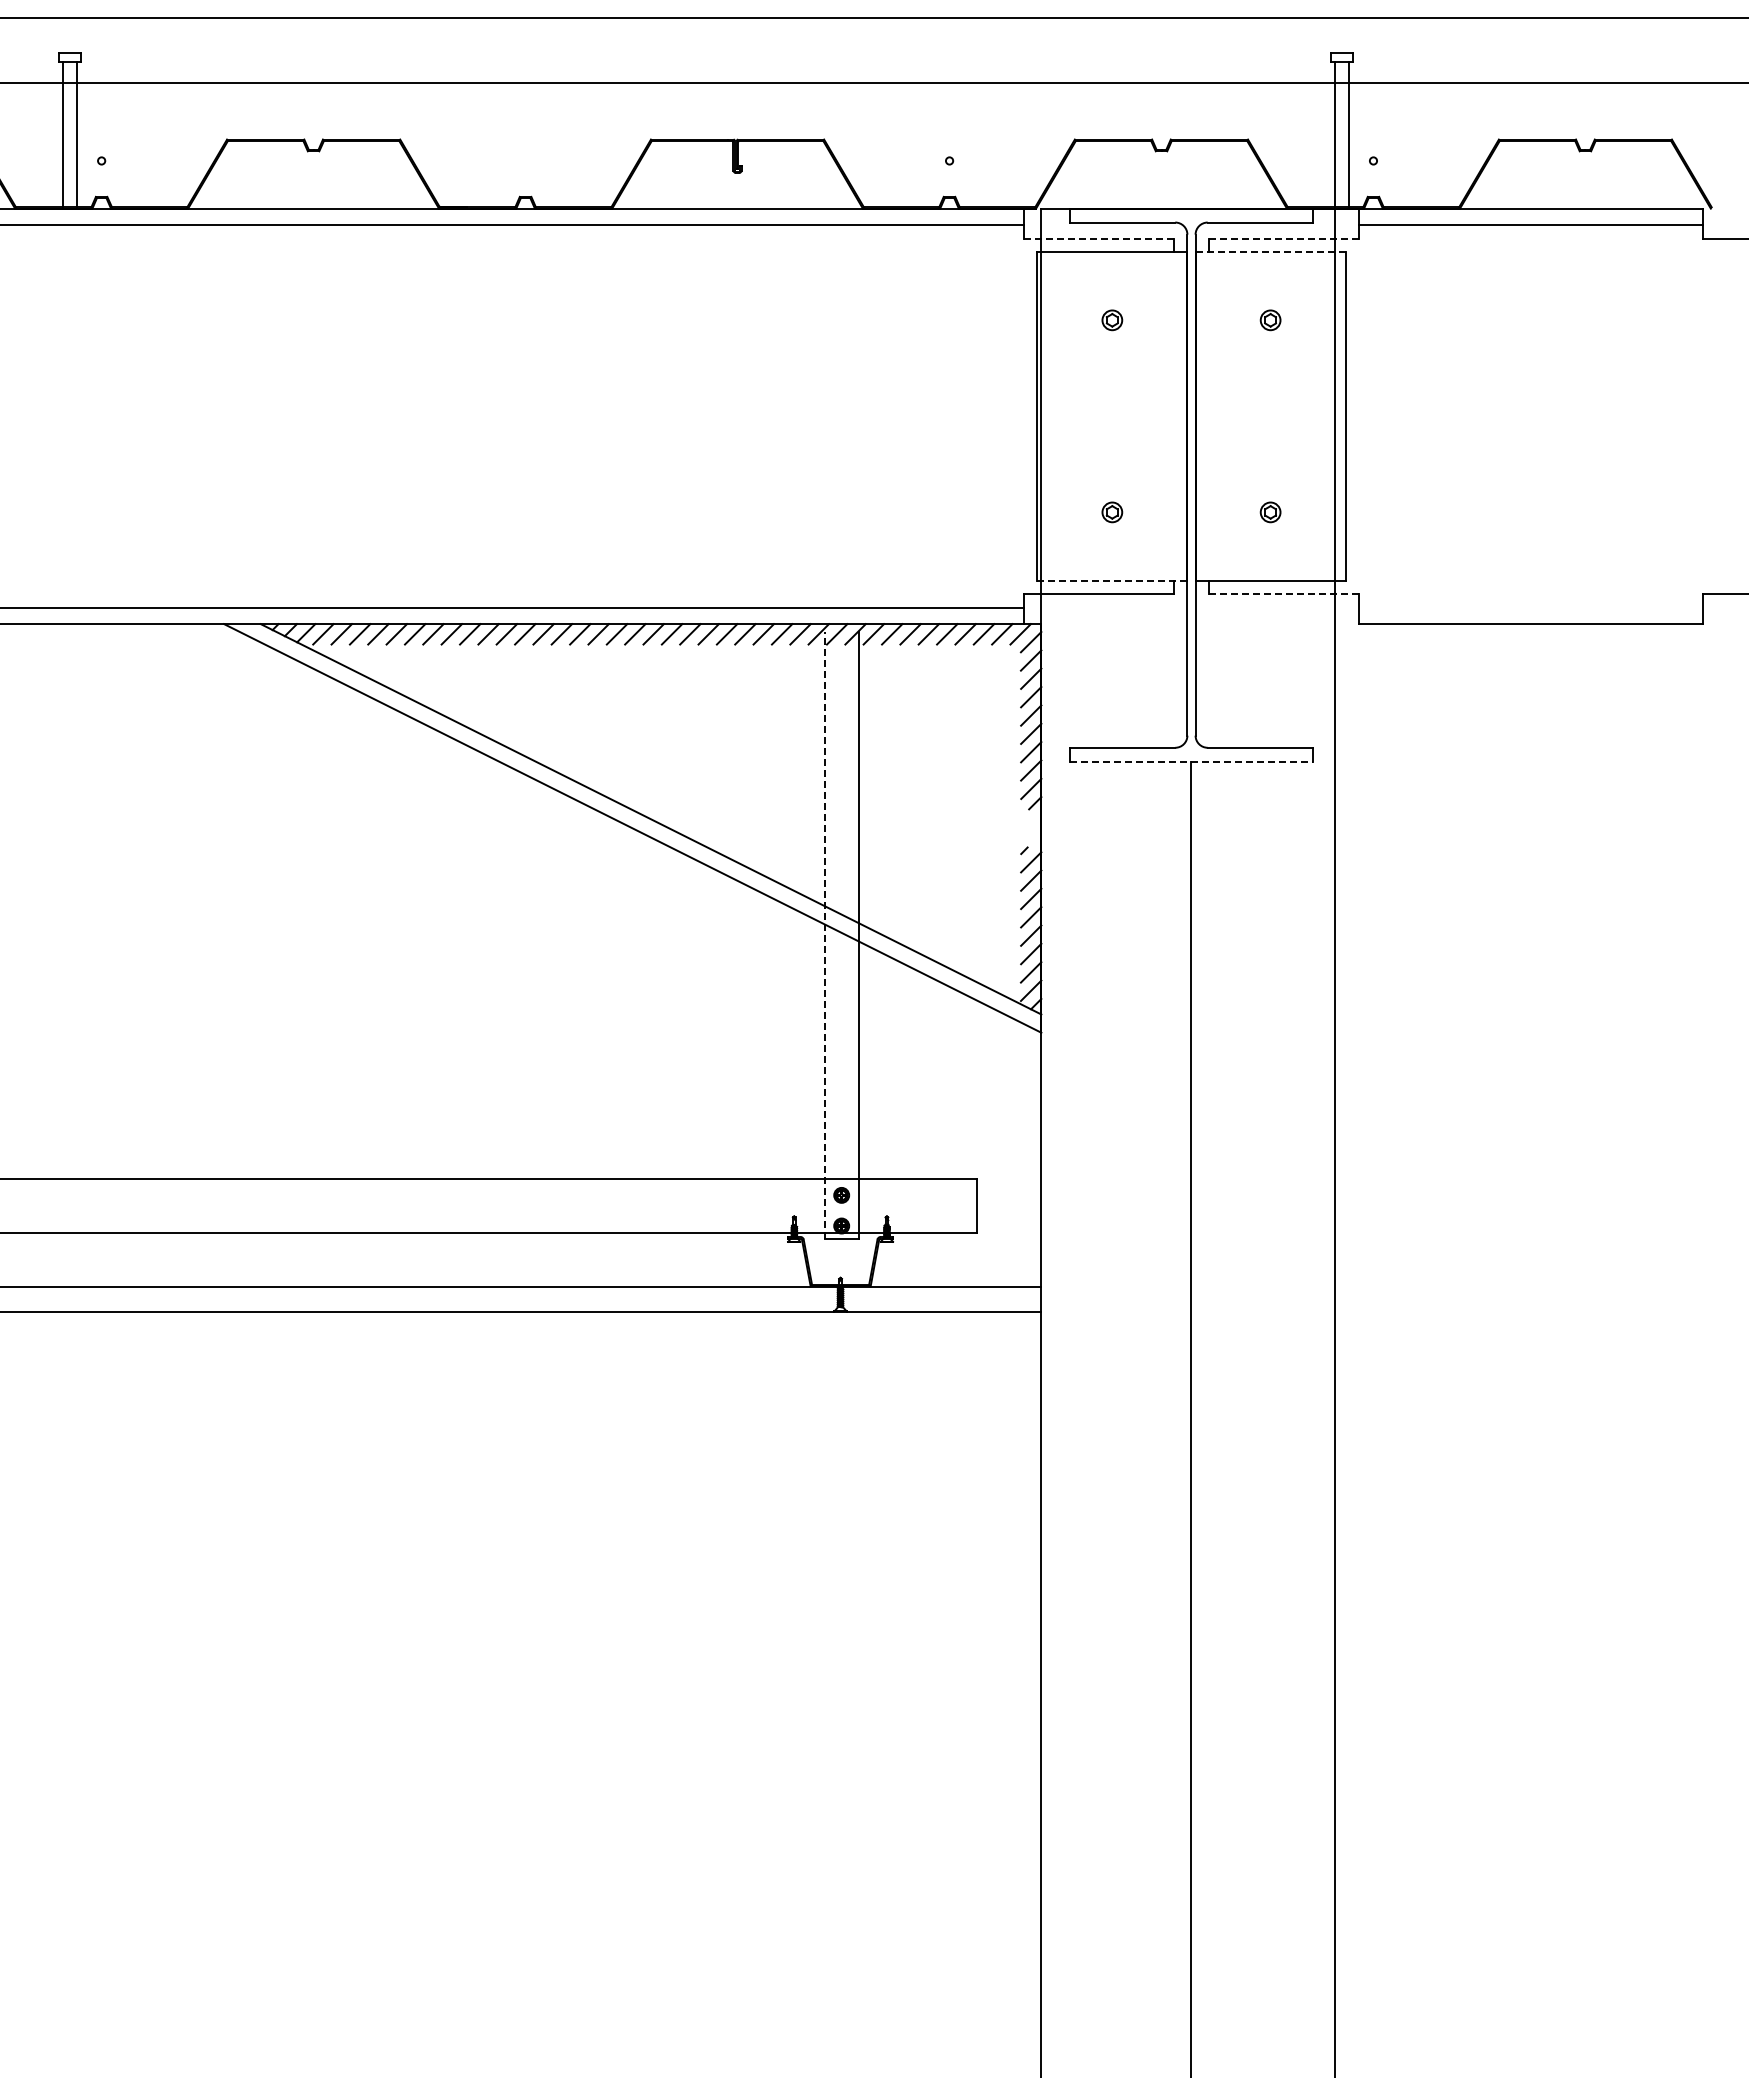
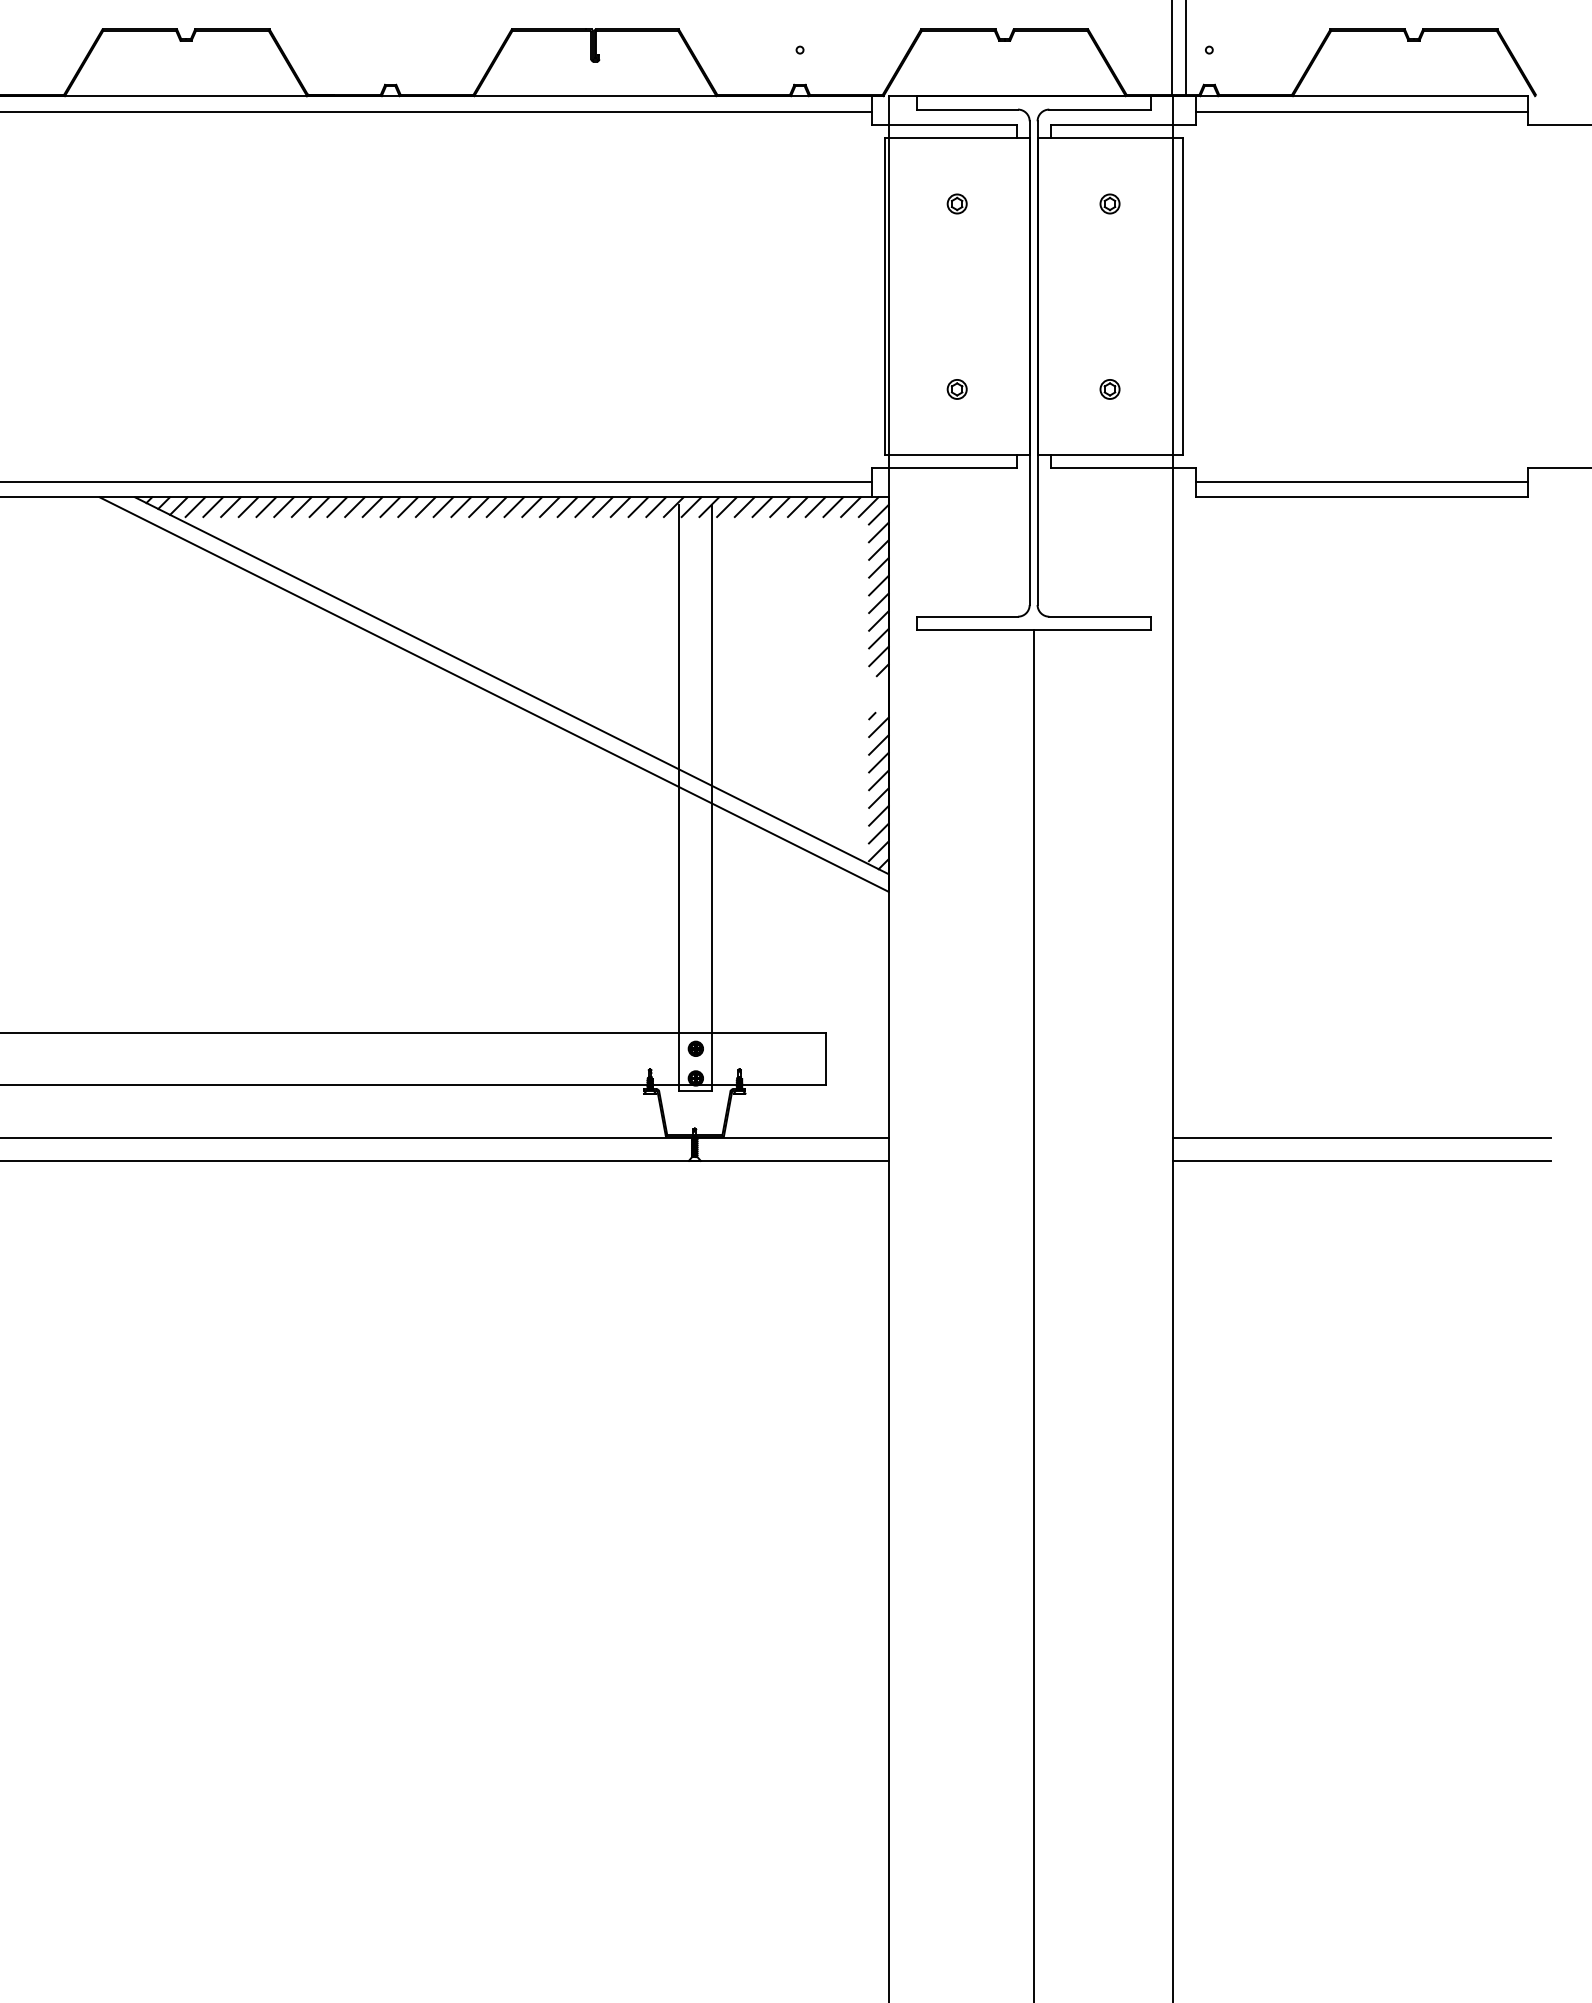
line: (1099, 238) -> (944, 124), dashed -> solid
line: (1283, 238) -> (1122, 124), dashed -> solid
line: (1270, 252) -> (1109, 138), dashed -> solid
line: (1111, 580) -> (956, 455), dashed -> solid
line: (1284, 594) -> (1123, 468), dashed -> solid
line: (1531, 607) -> (1361, 481), added
line: (1192, 761) -> (1034, 629), dashed -> solid
line: (824, 934) -> (679, 796), dashed -> solid
line: (1530, 1287) -> (1360, 1137), added
line: (1530, 1311) -> (1360, 1160), added

